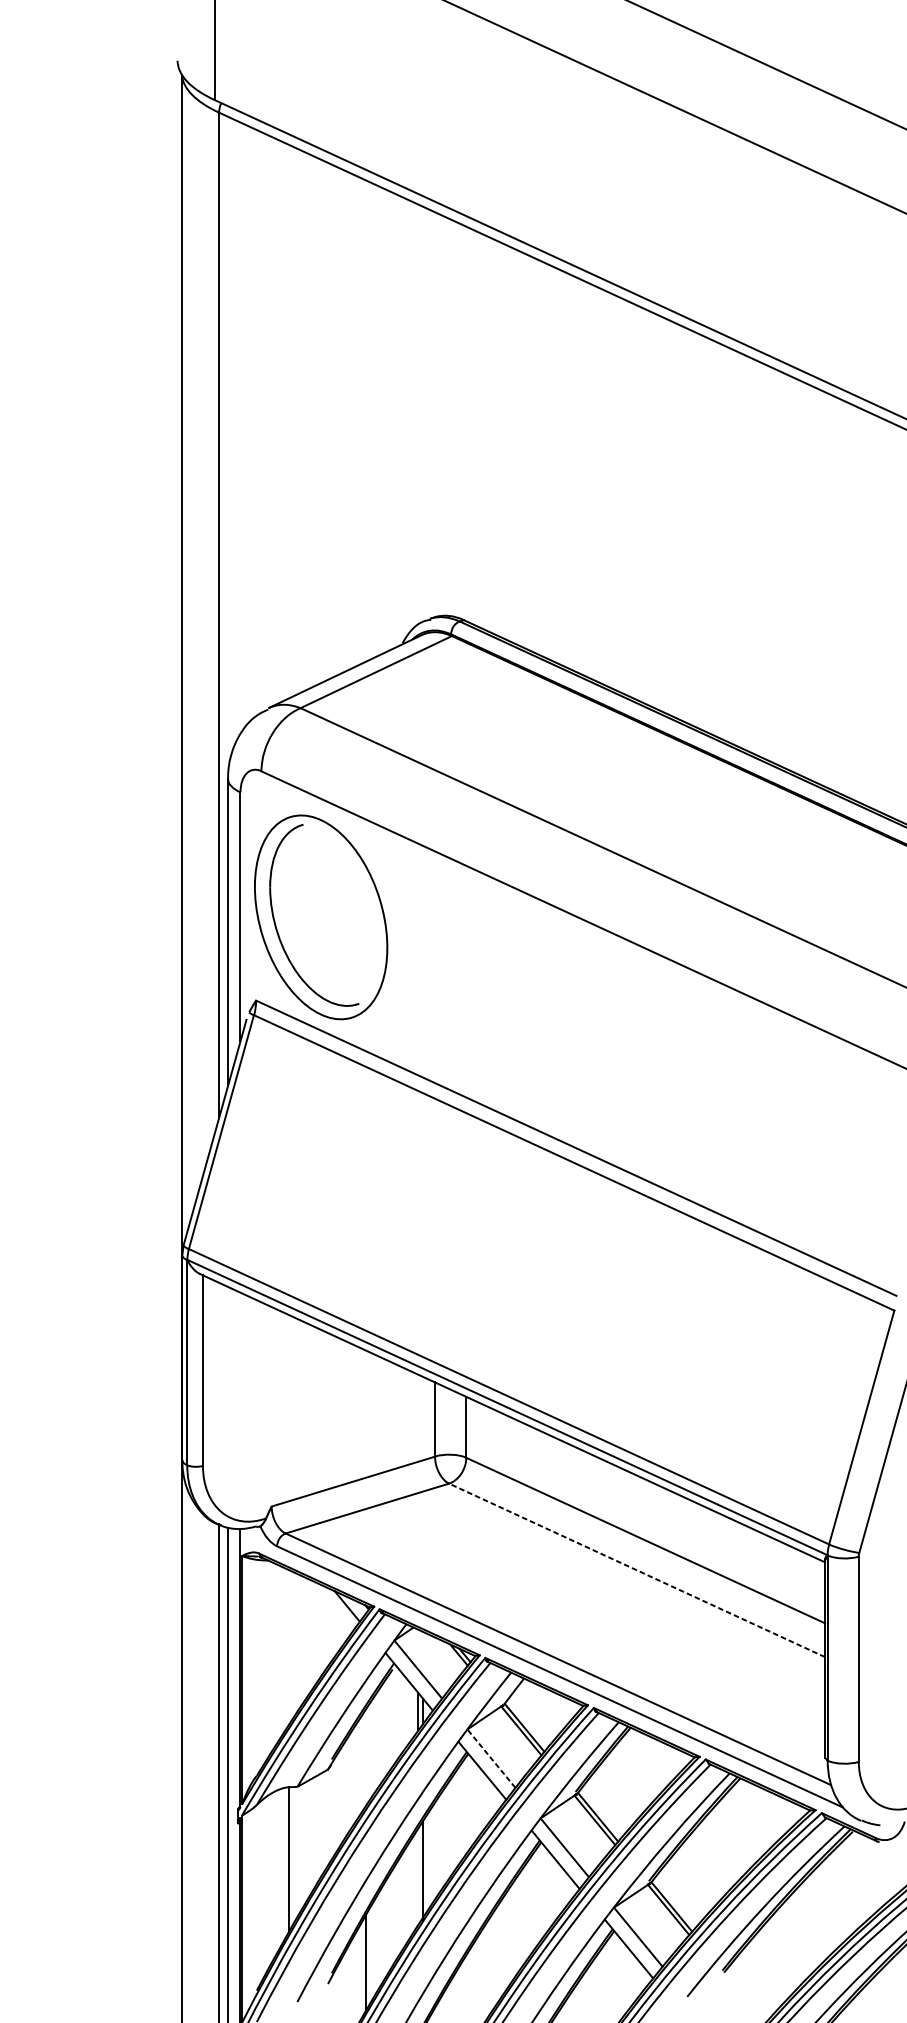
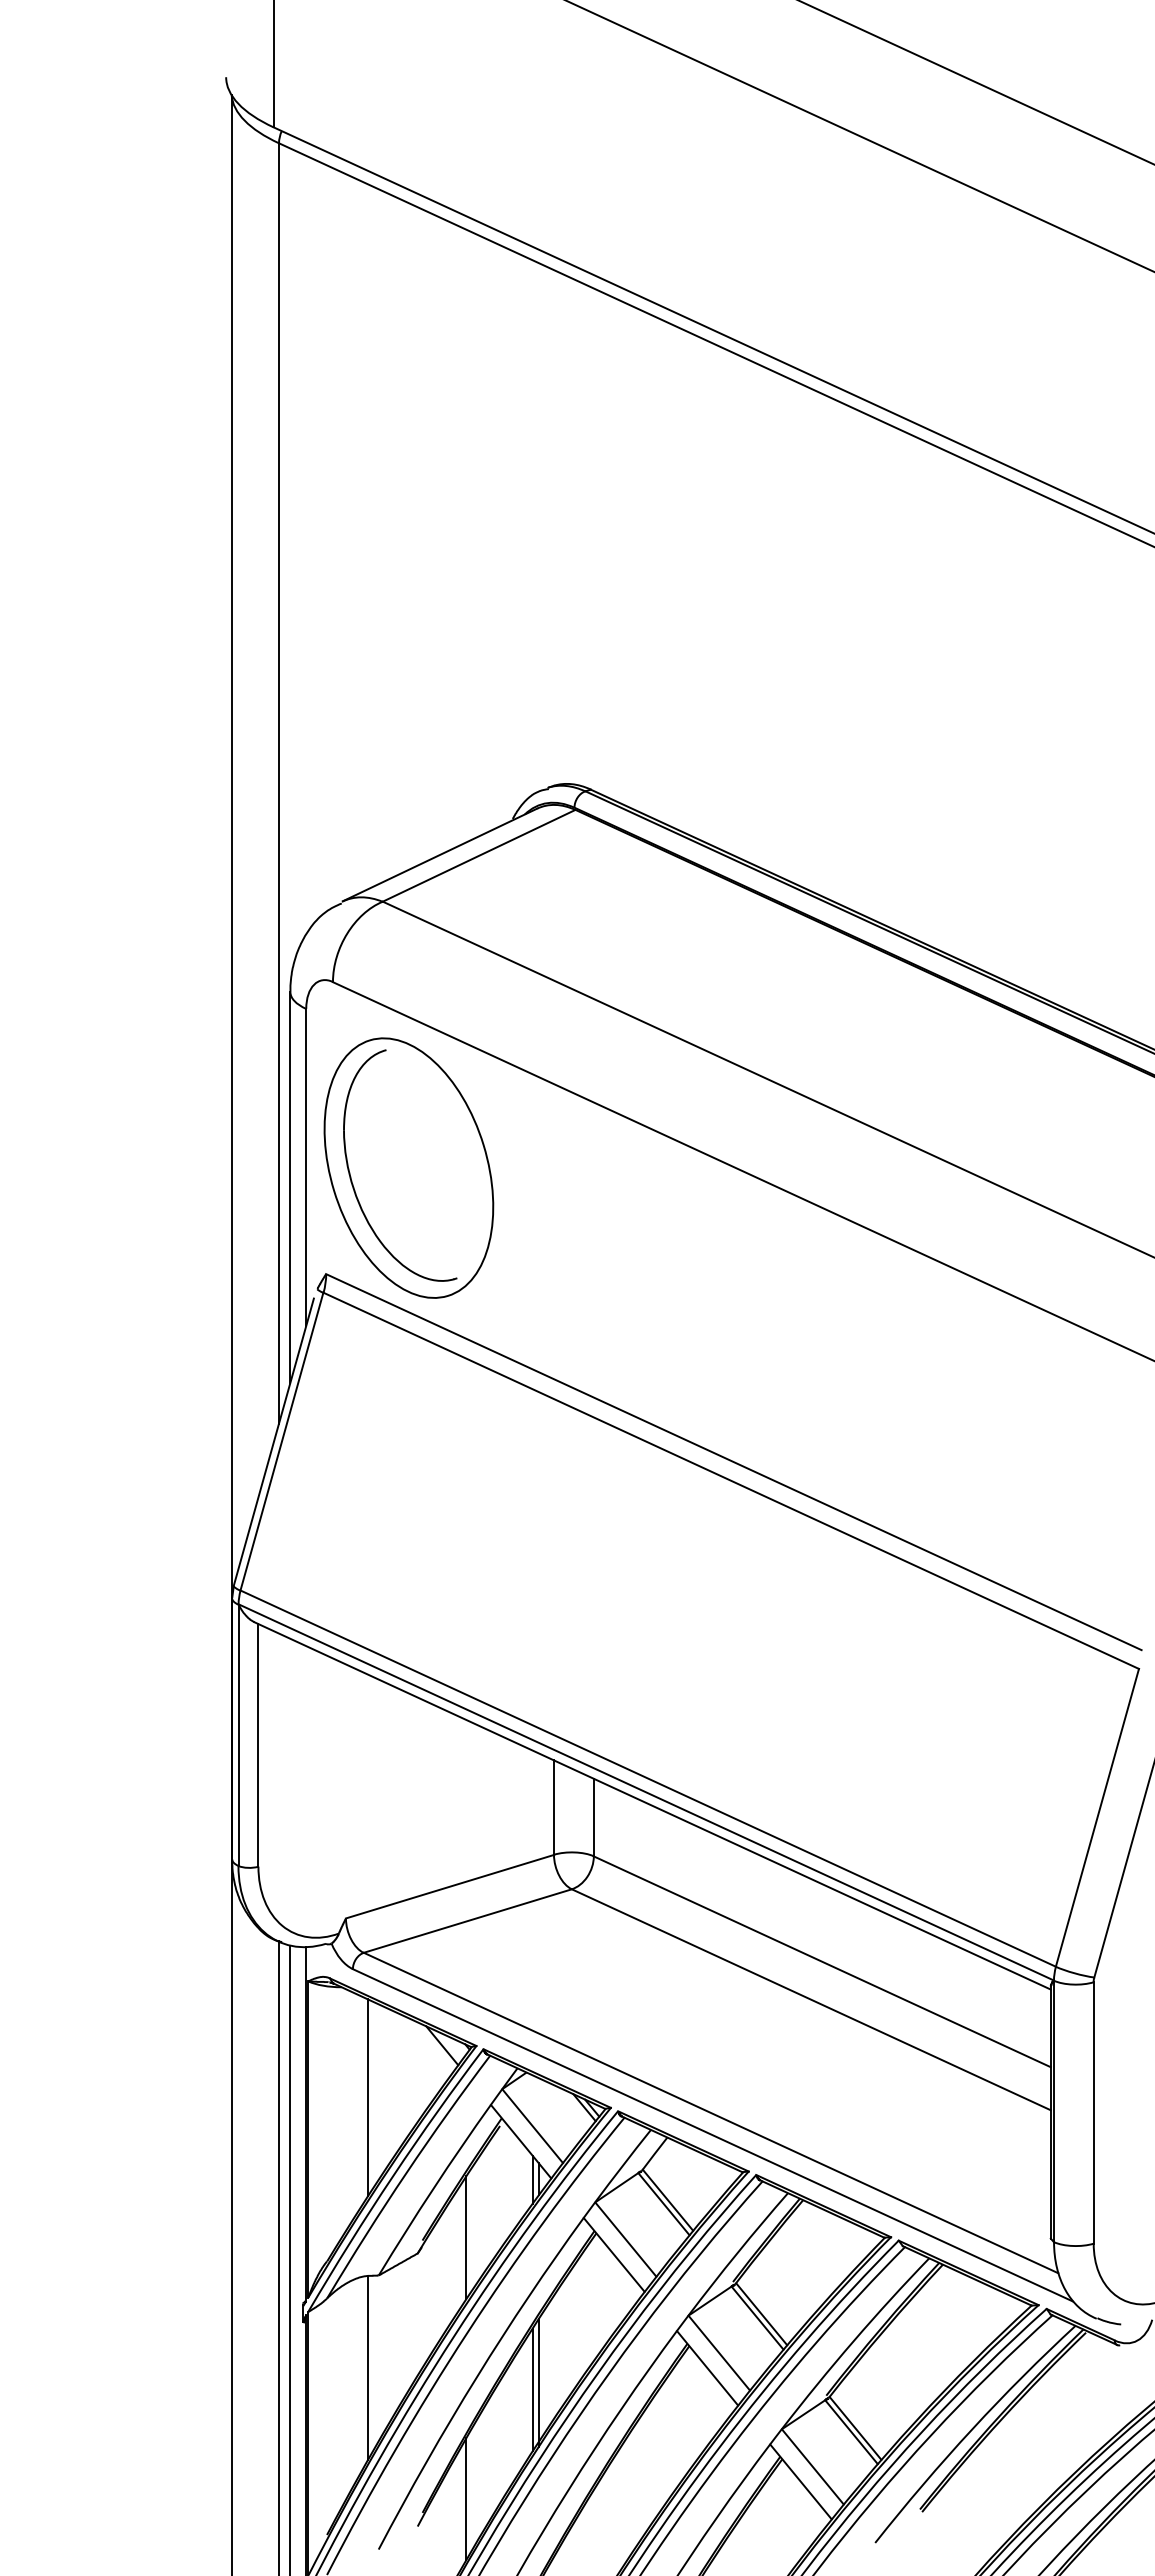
line: (637, 1570) -> (811, 1999), dashed -> solid
line: (288, 1647) -> (367, 2097), added
line: (366, 1757) -> (466, 2237), added
line: (491, 1758) -> (625, 2239), dashed -> solid
line: (418, 1876) -> (532, 2389), added

